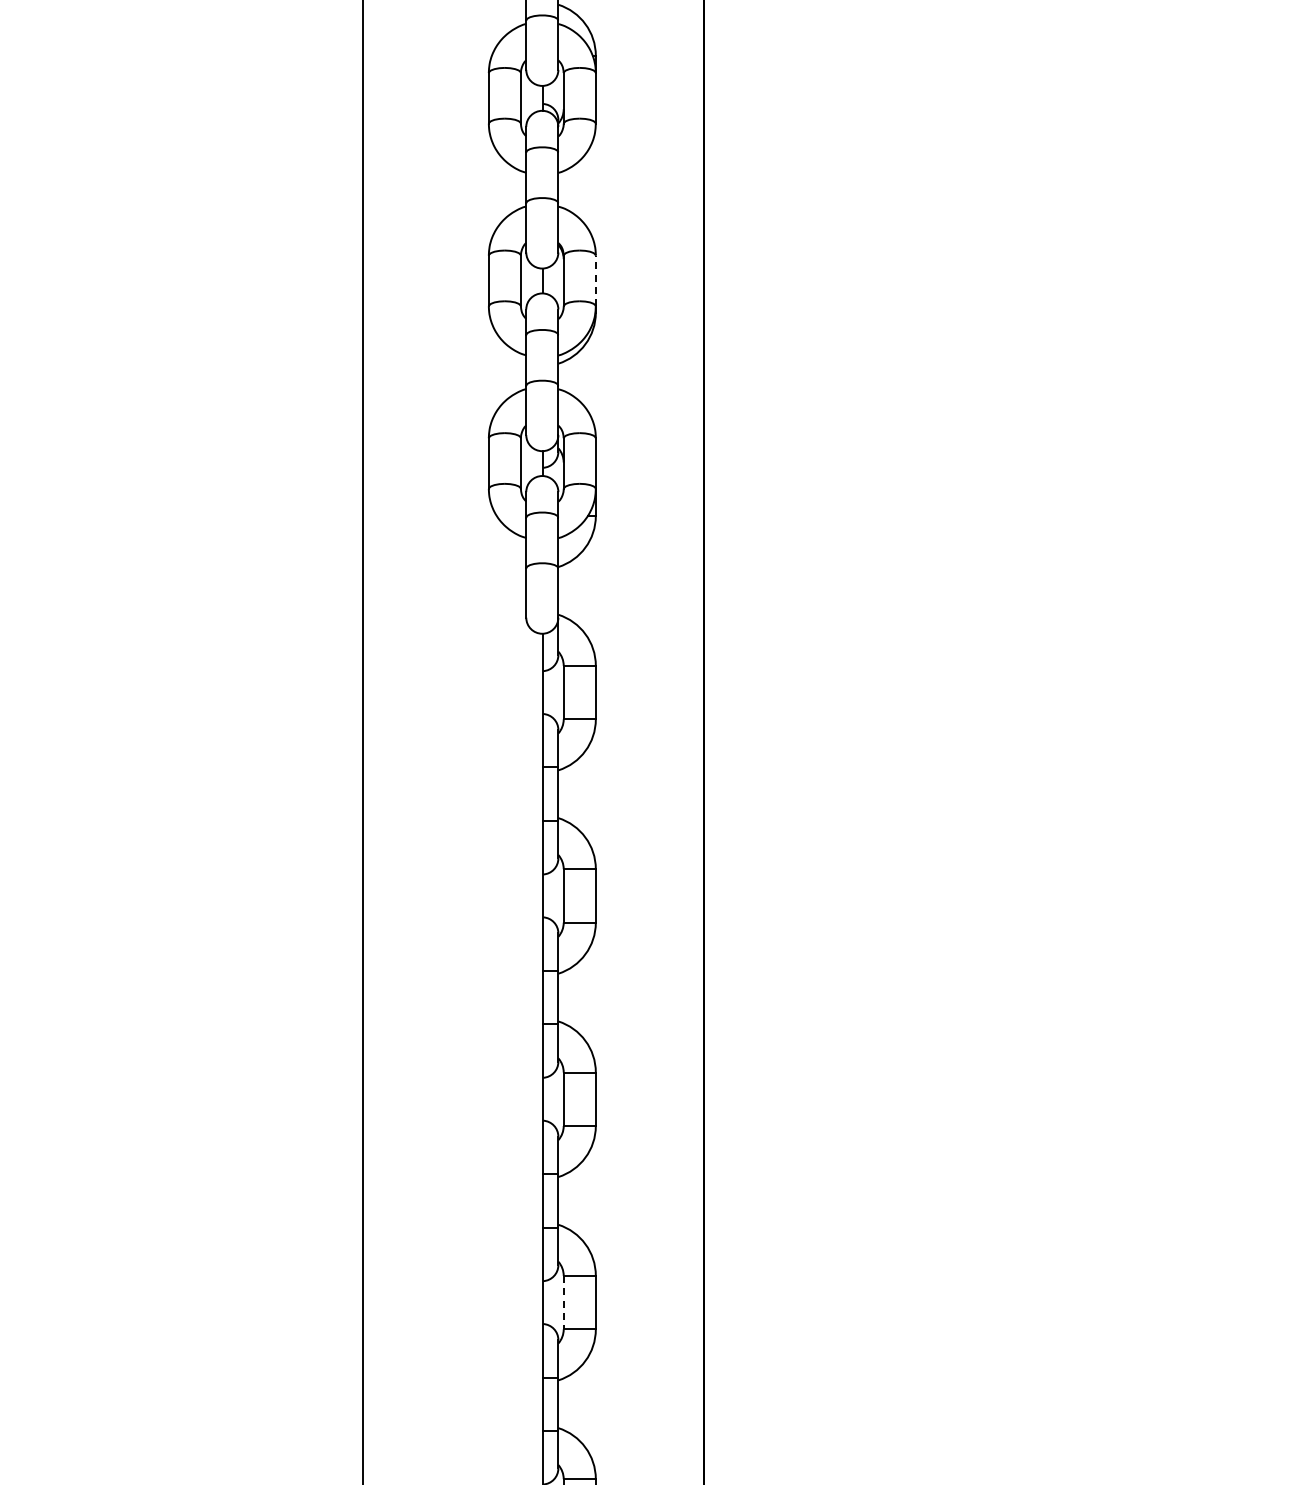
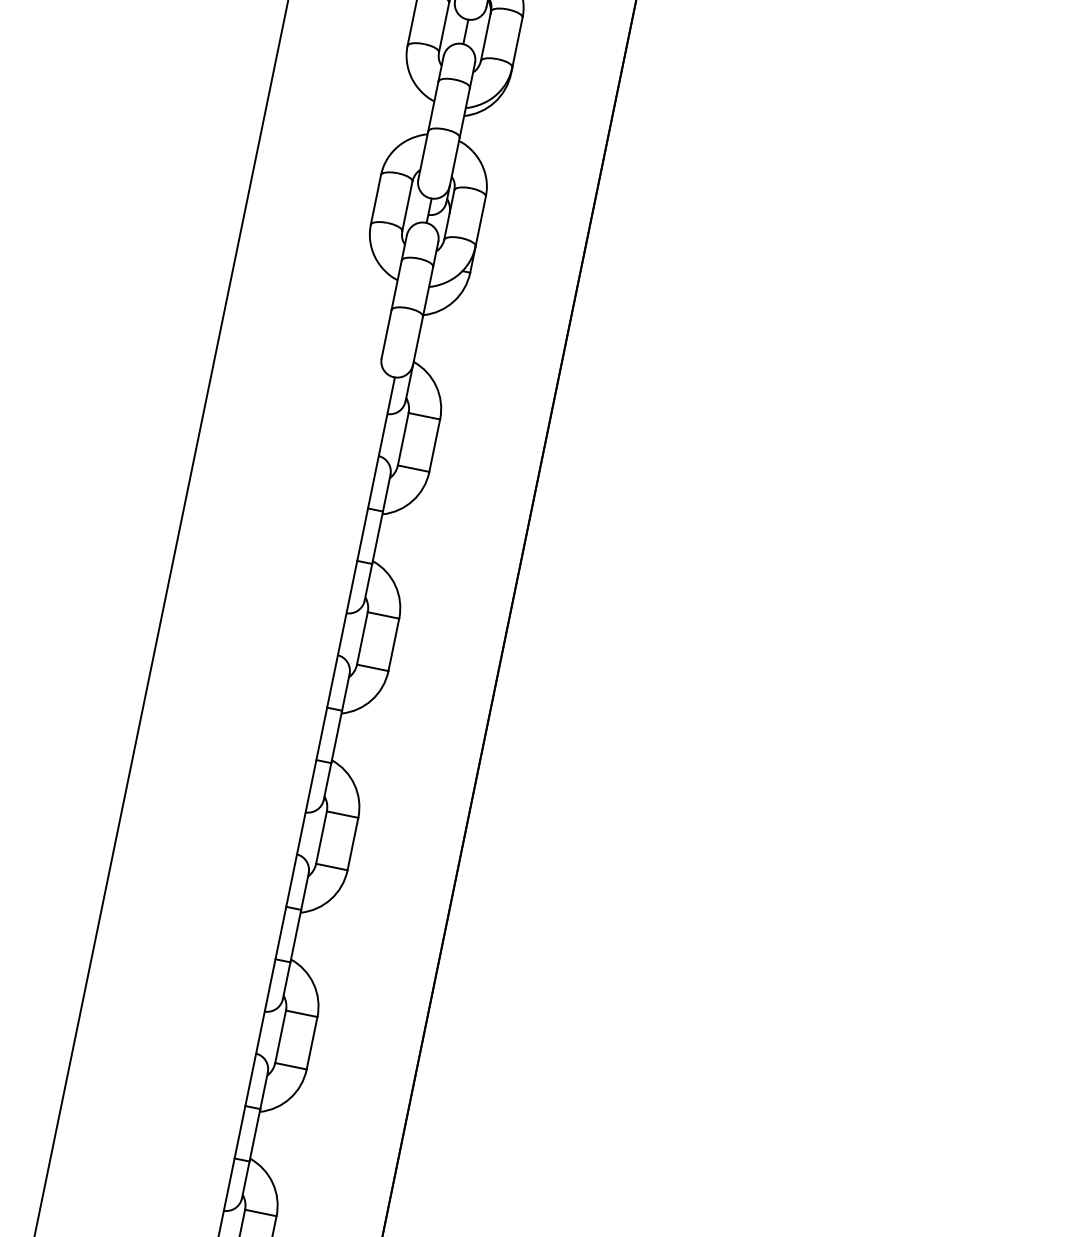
line: (595, 280) -> (517, 41), dashed -> solid
line: (563, 1302) -> (280, 1036), dashed -> solid

